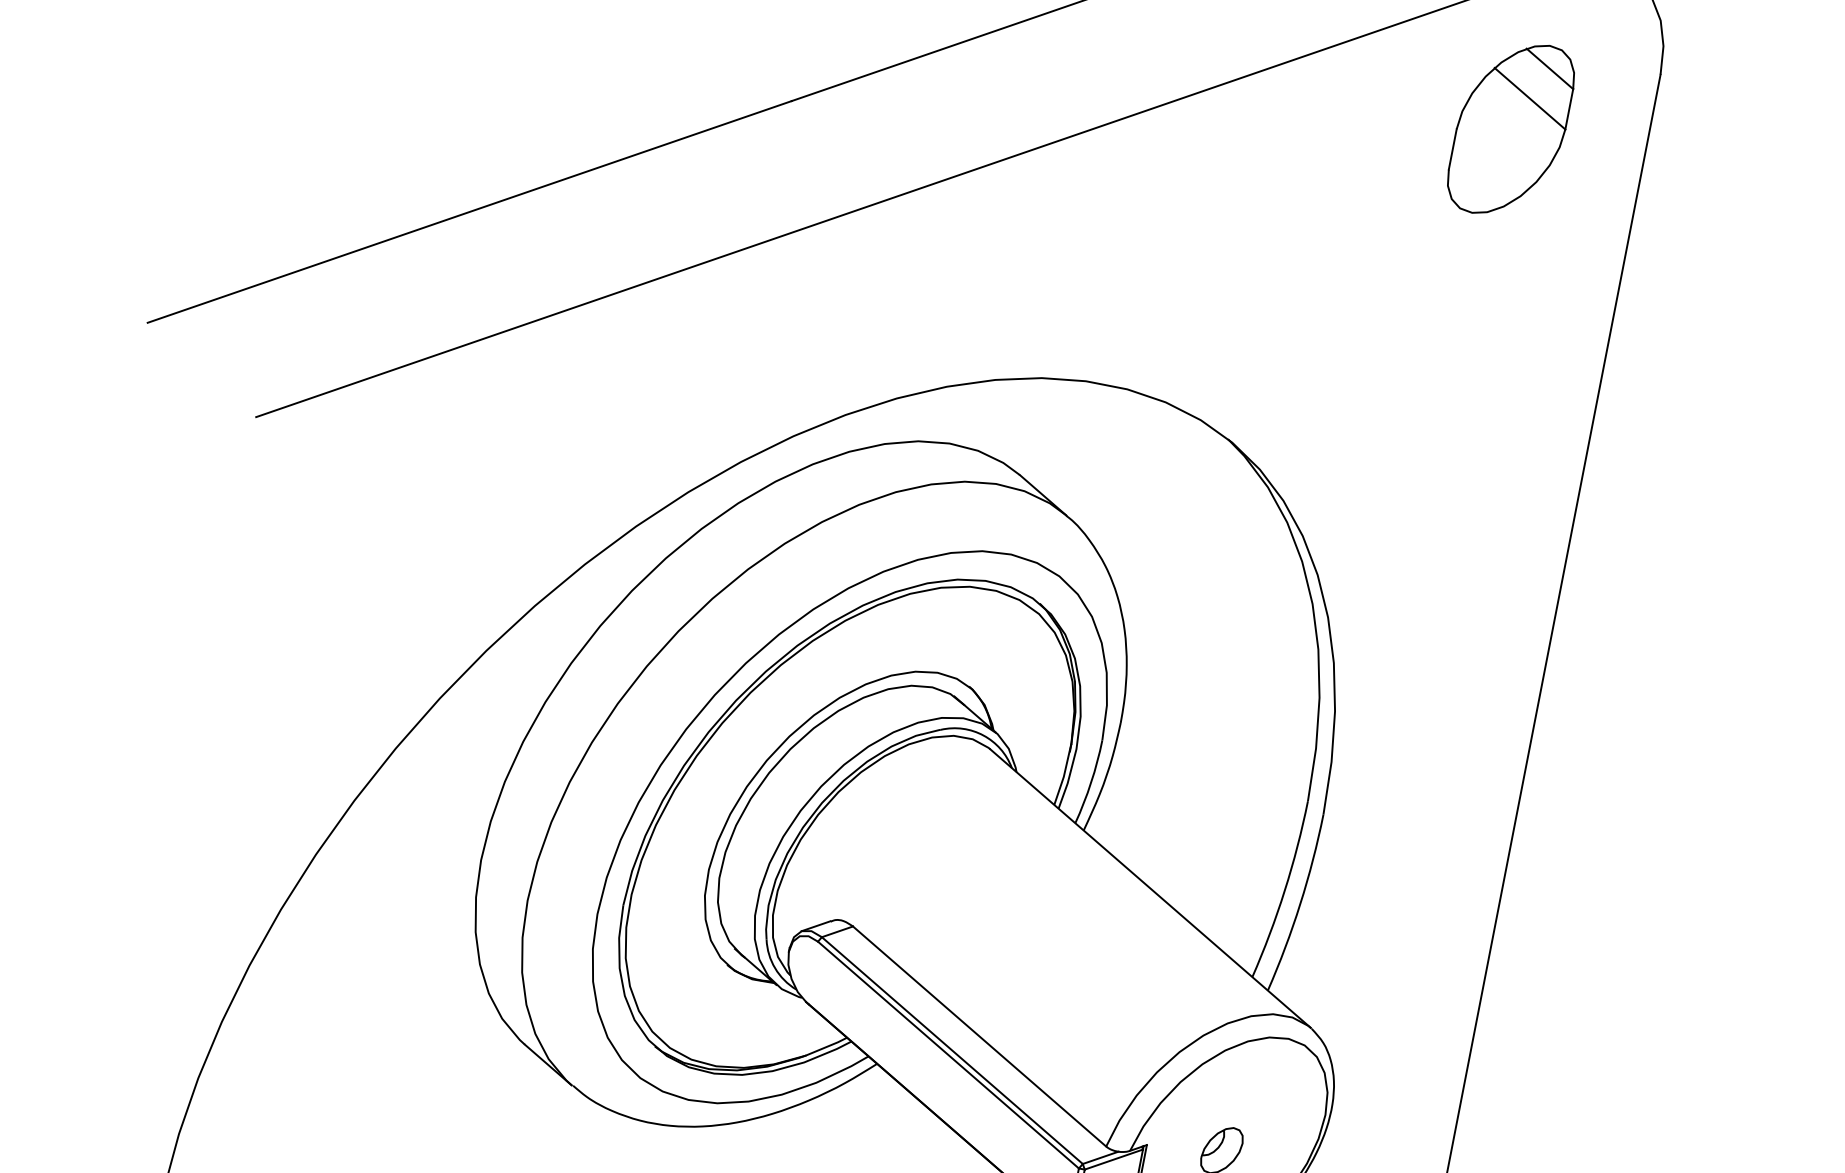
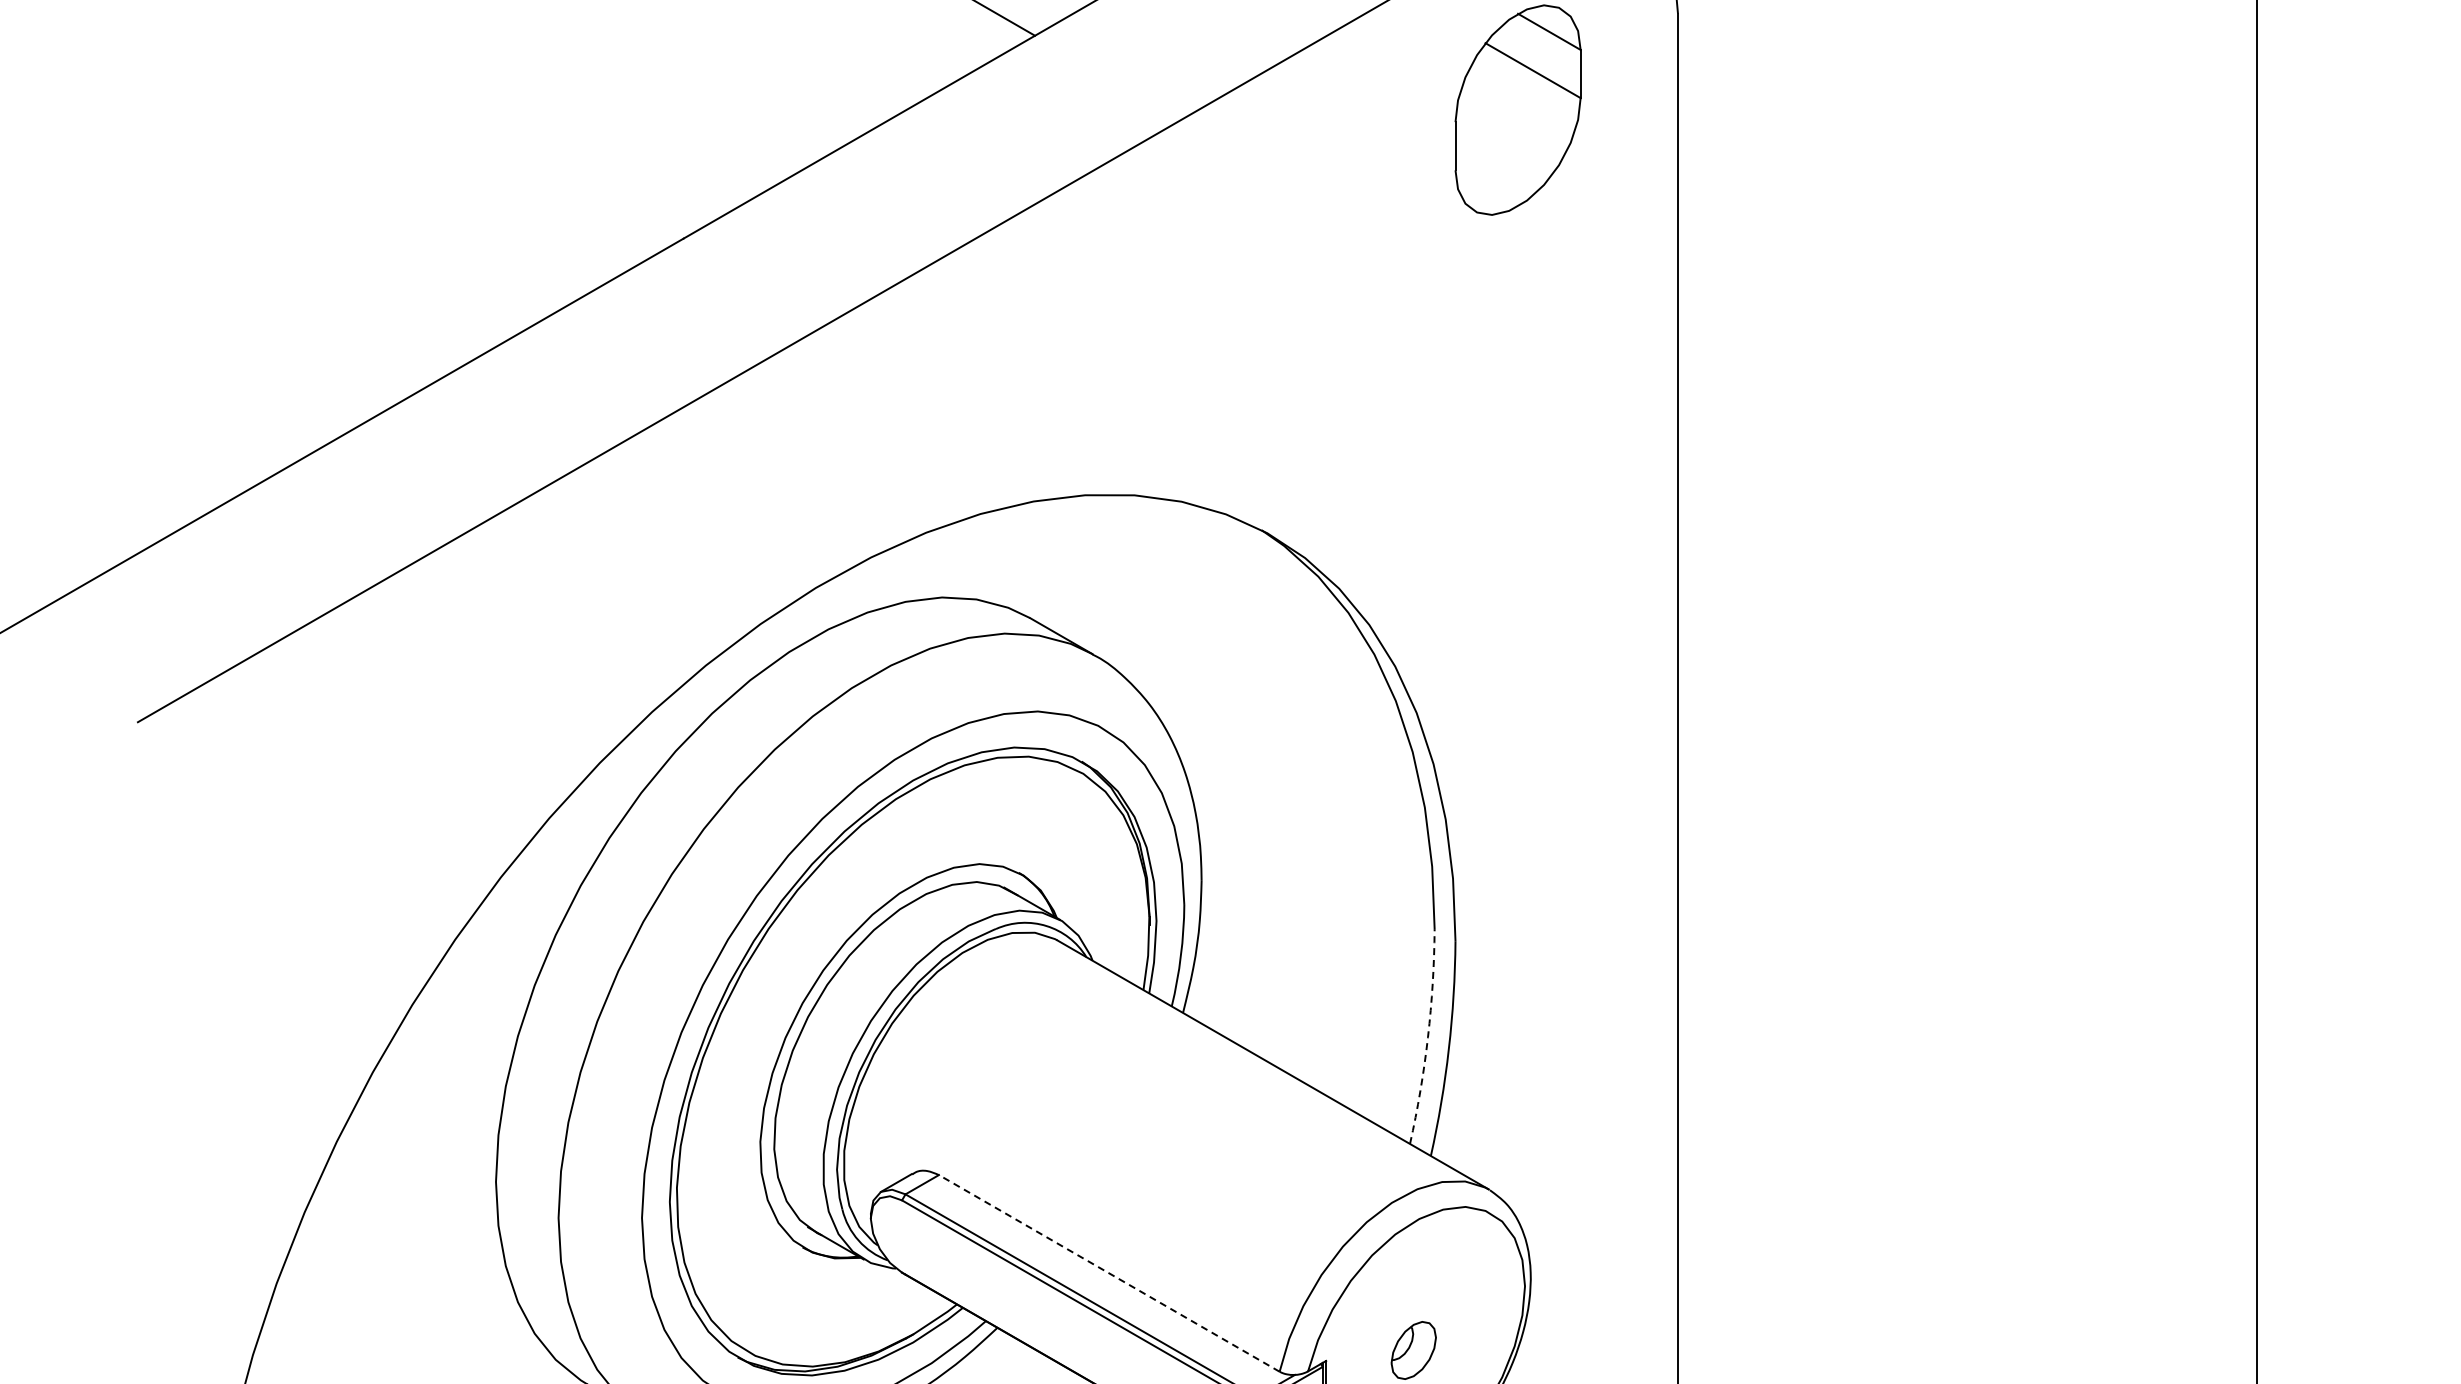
arc: (1285, 890) -> (1428, 1037), solid -> dashed
line: (979, 1036) -> (1109, 1273), solid -> dashed

